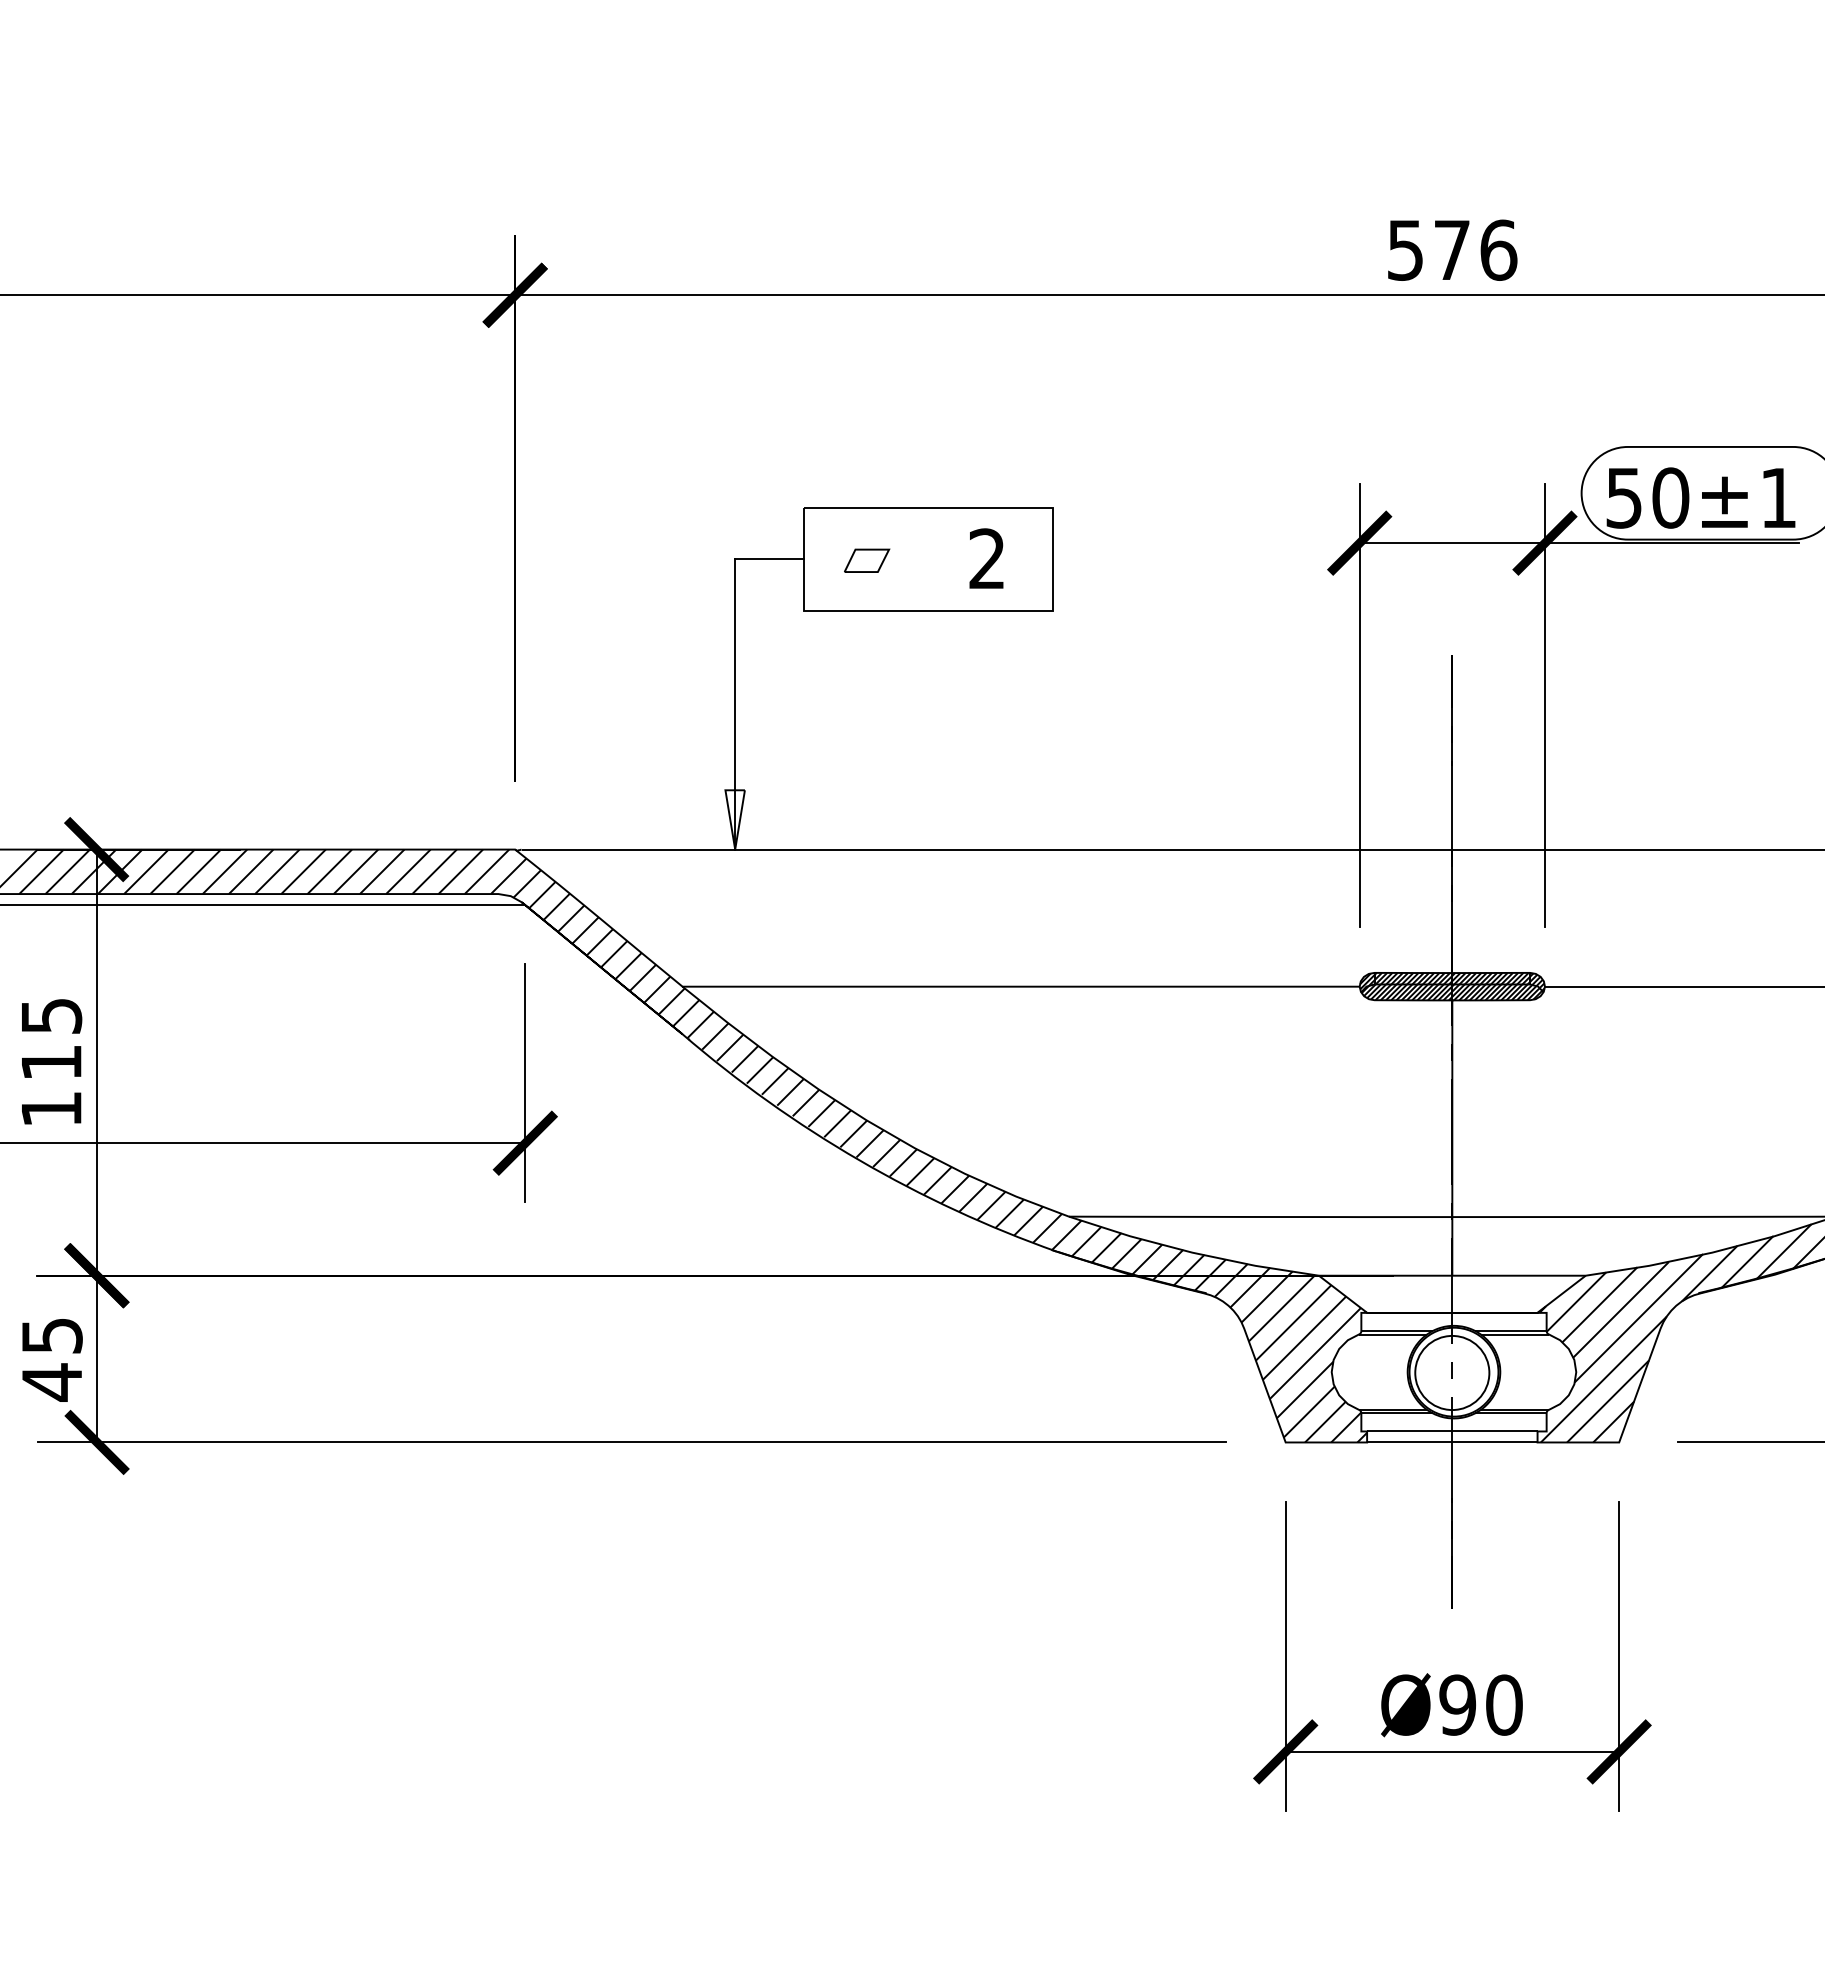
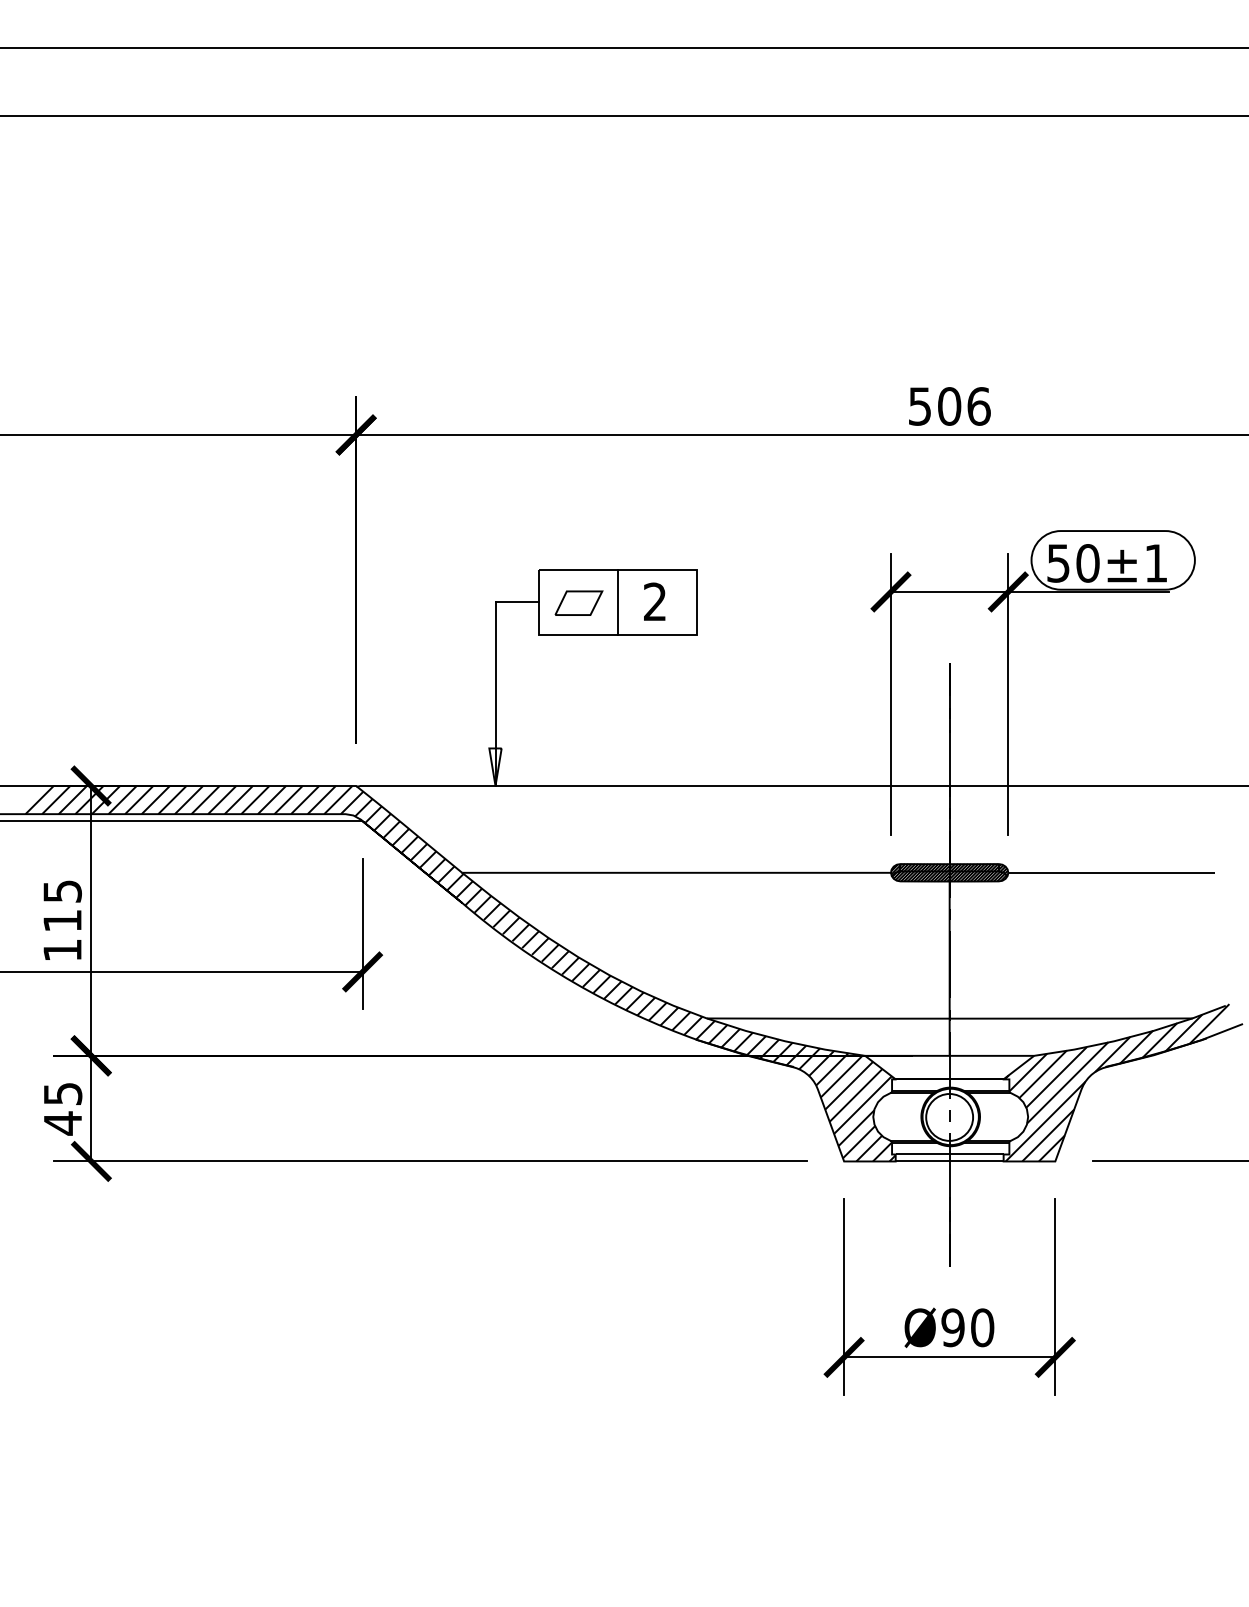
text: (1452, 250) -> (949, 406), 576 -> 506
line: (929, 558) -> (618, 601), added
part: (866, 559) -> (578, 602), size x1.67

